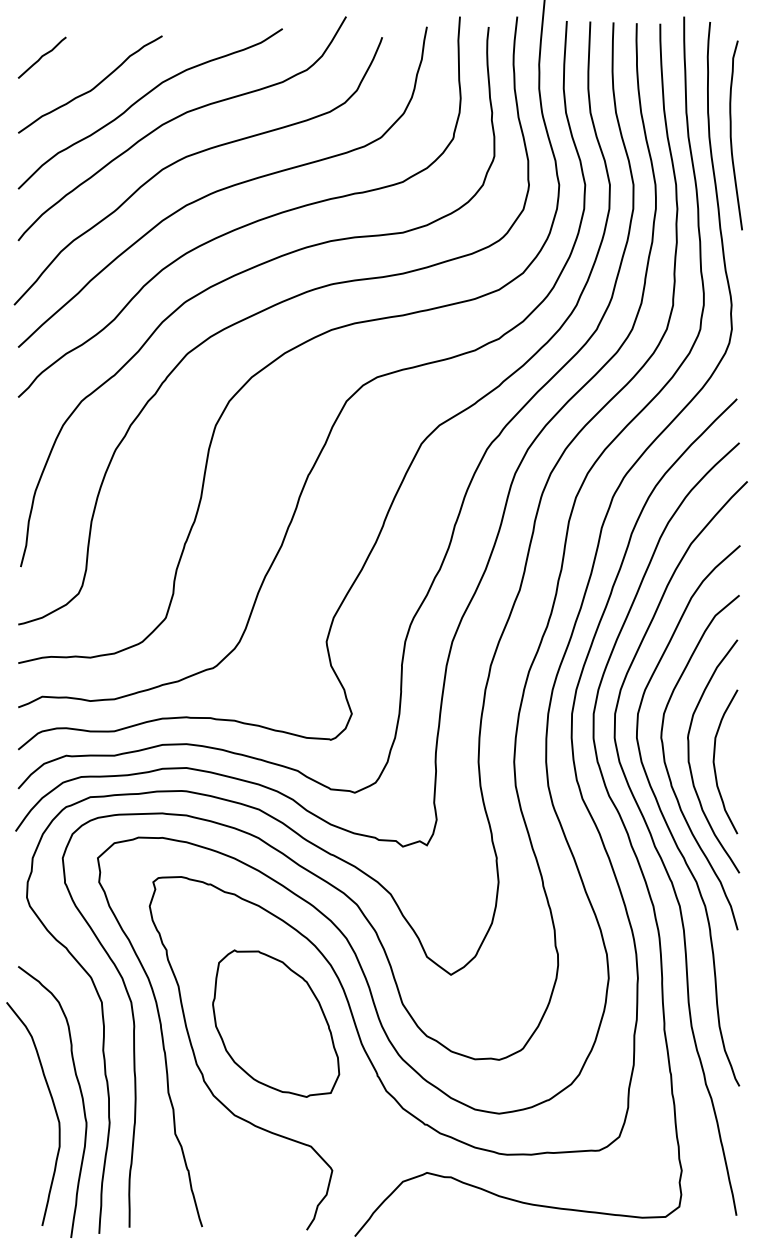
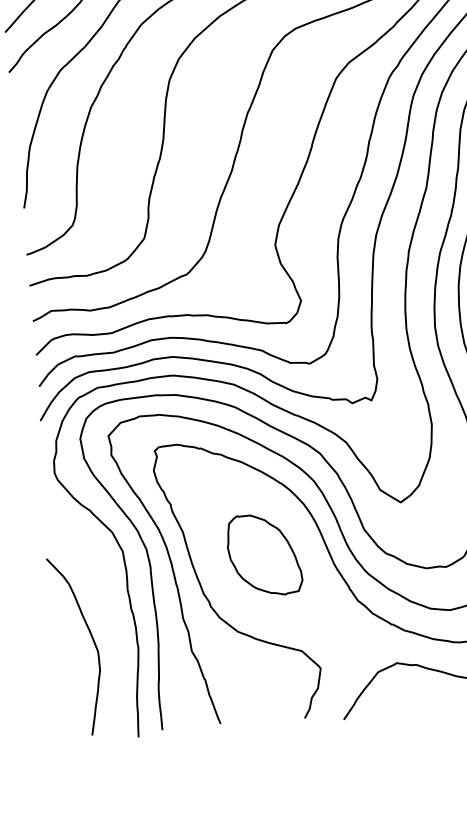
part: (276, 1023) -> (264, 554), size x0.7
curve: (80, 1094) -> (112, 627), removed

